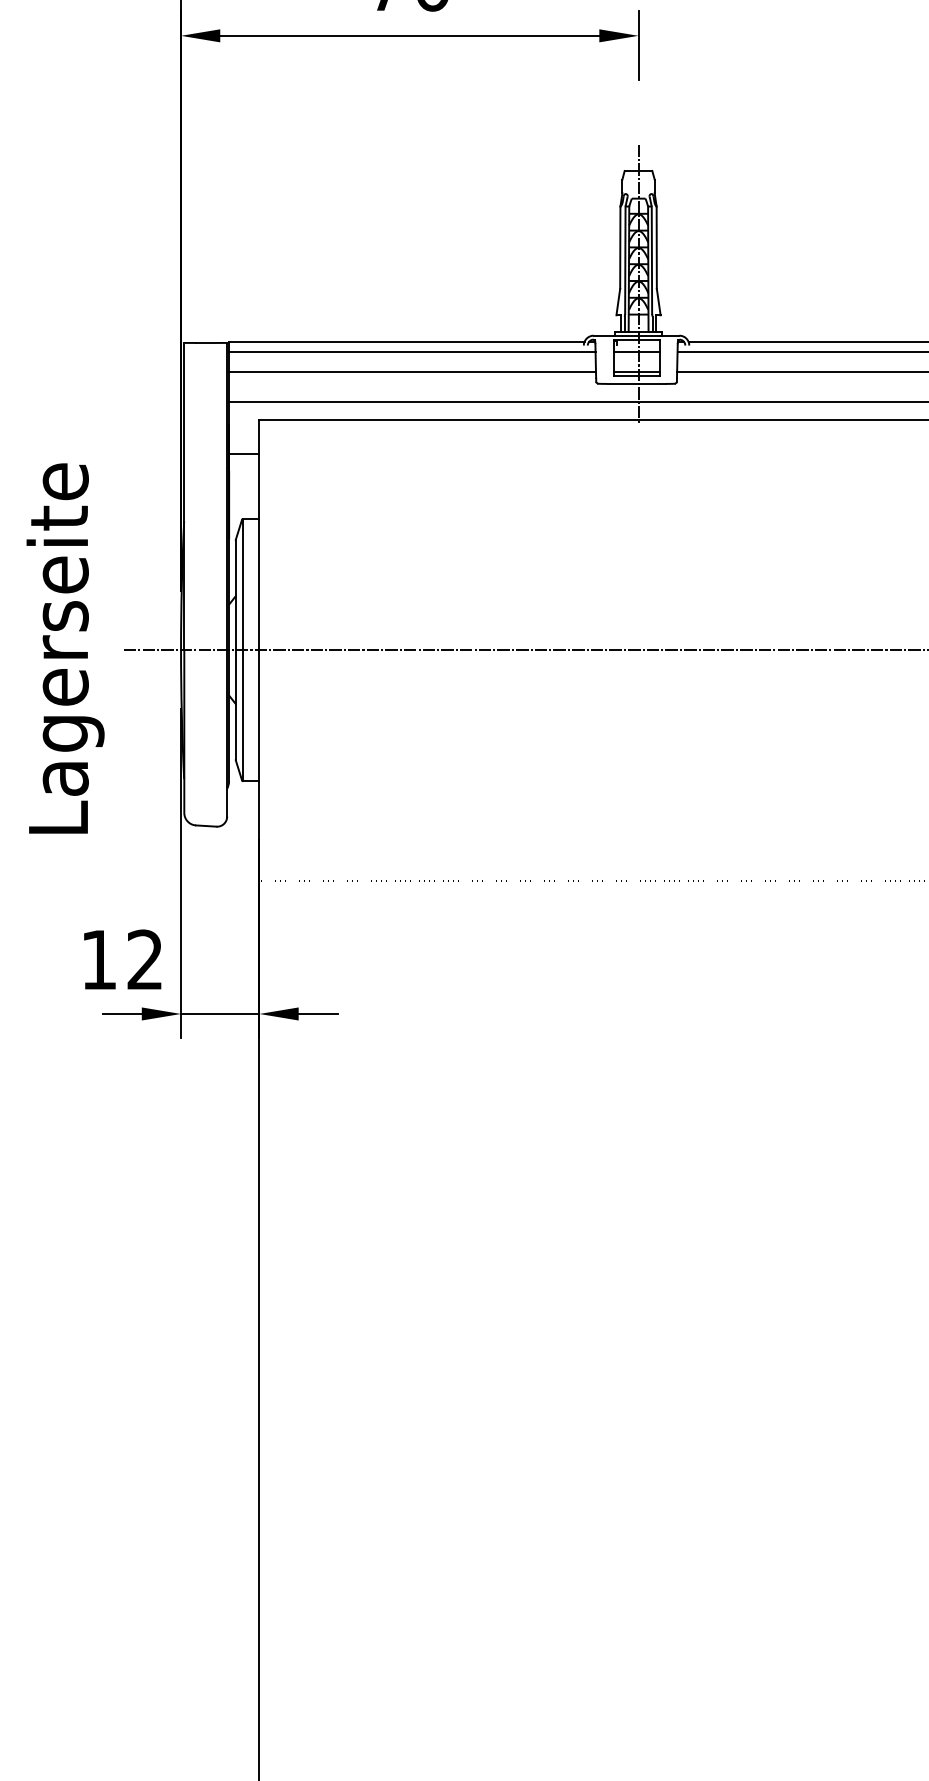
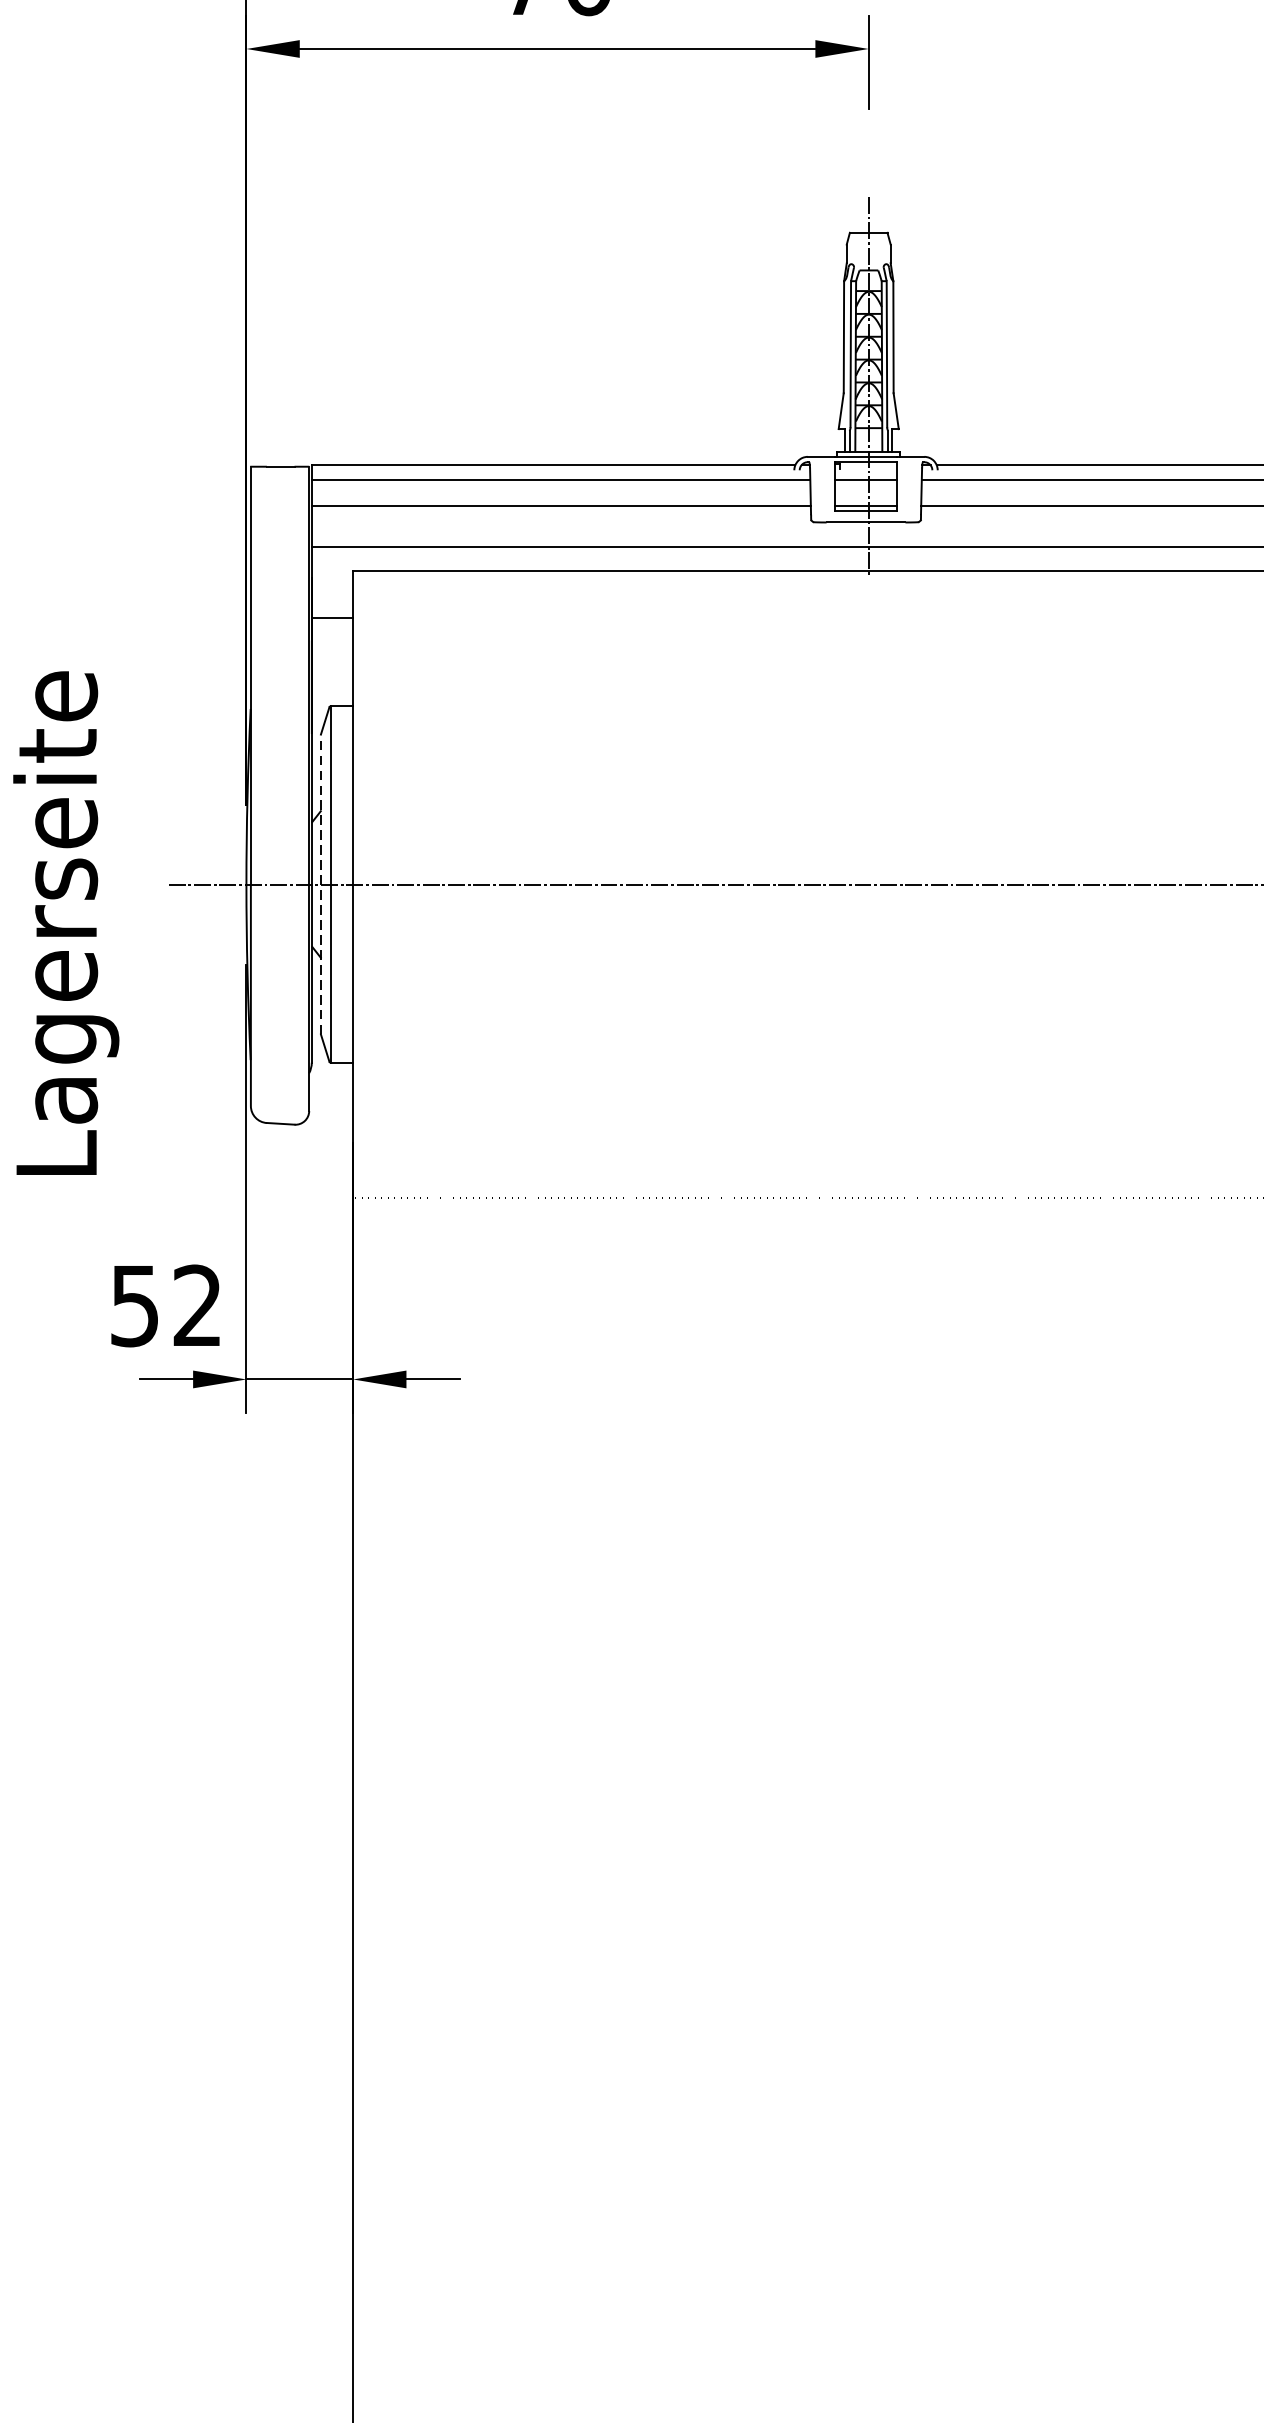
text: (65, 648) -> (66, 923), moved
line: (235, 649) -> (320, 883), solid -> dashed
text: (98, 960) -> (134, 1306), 12 -> 52

